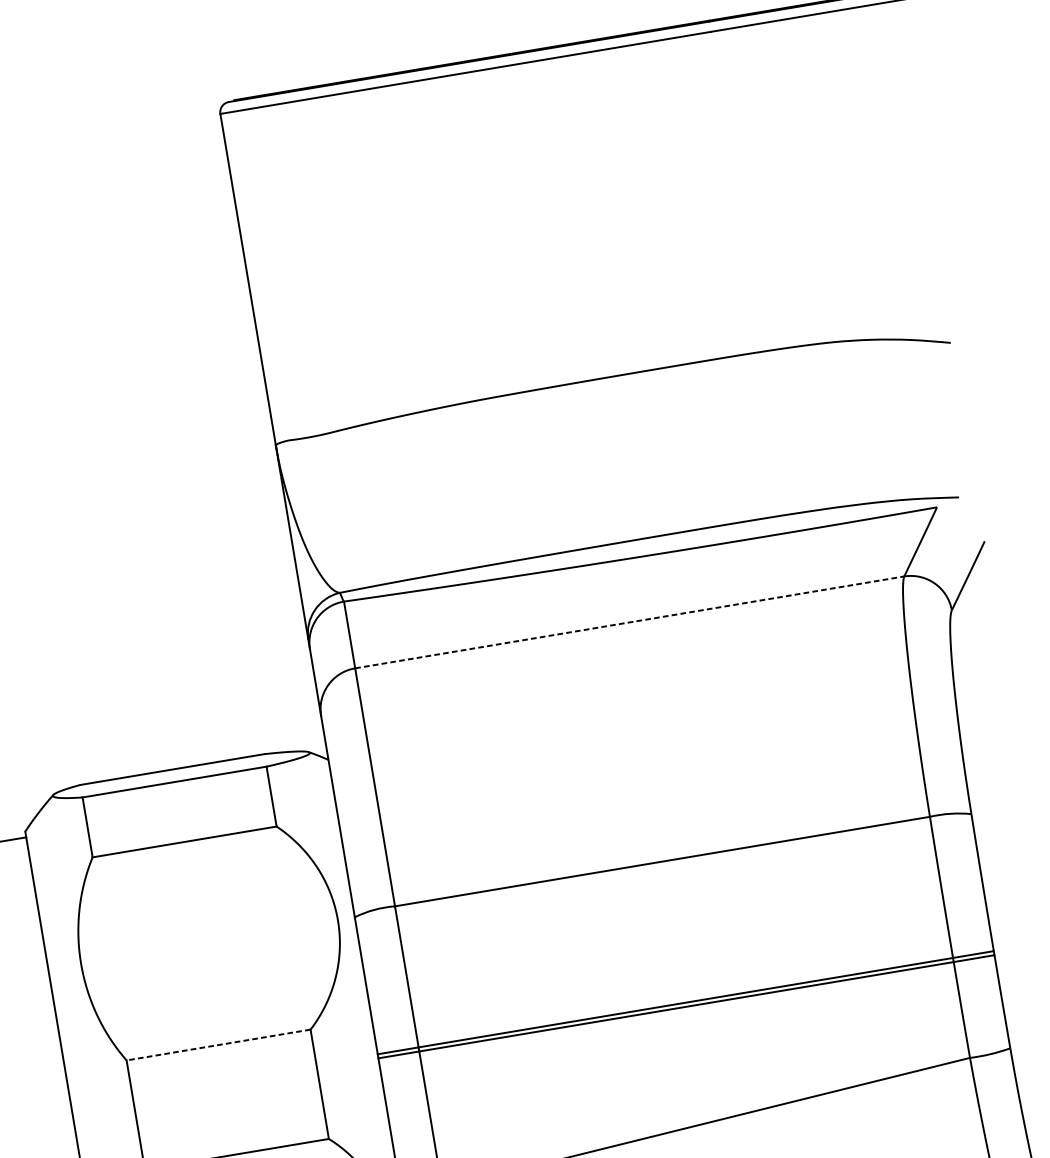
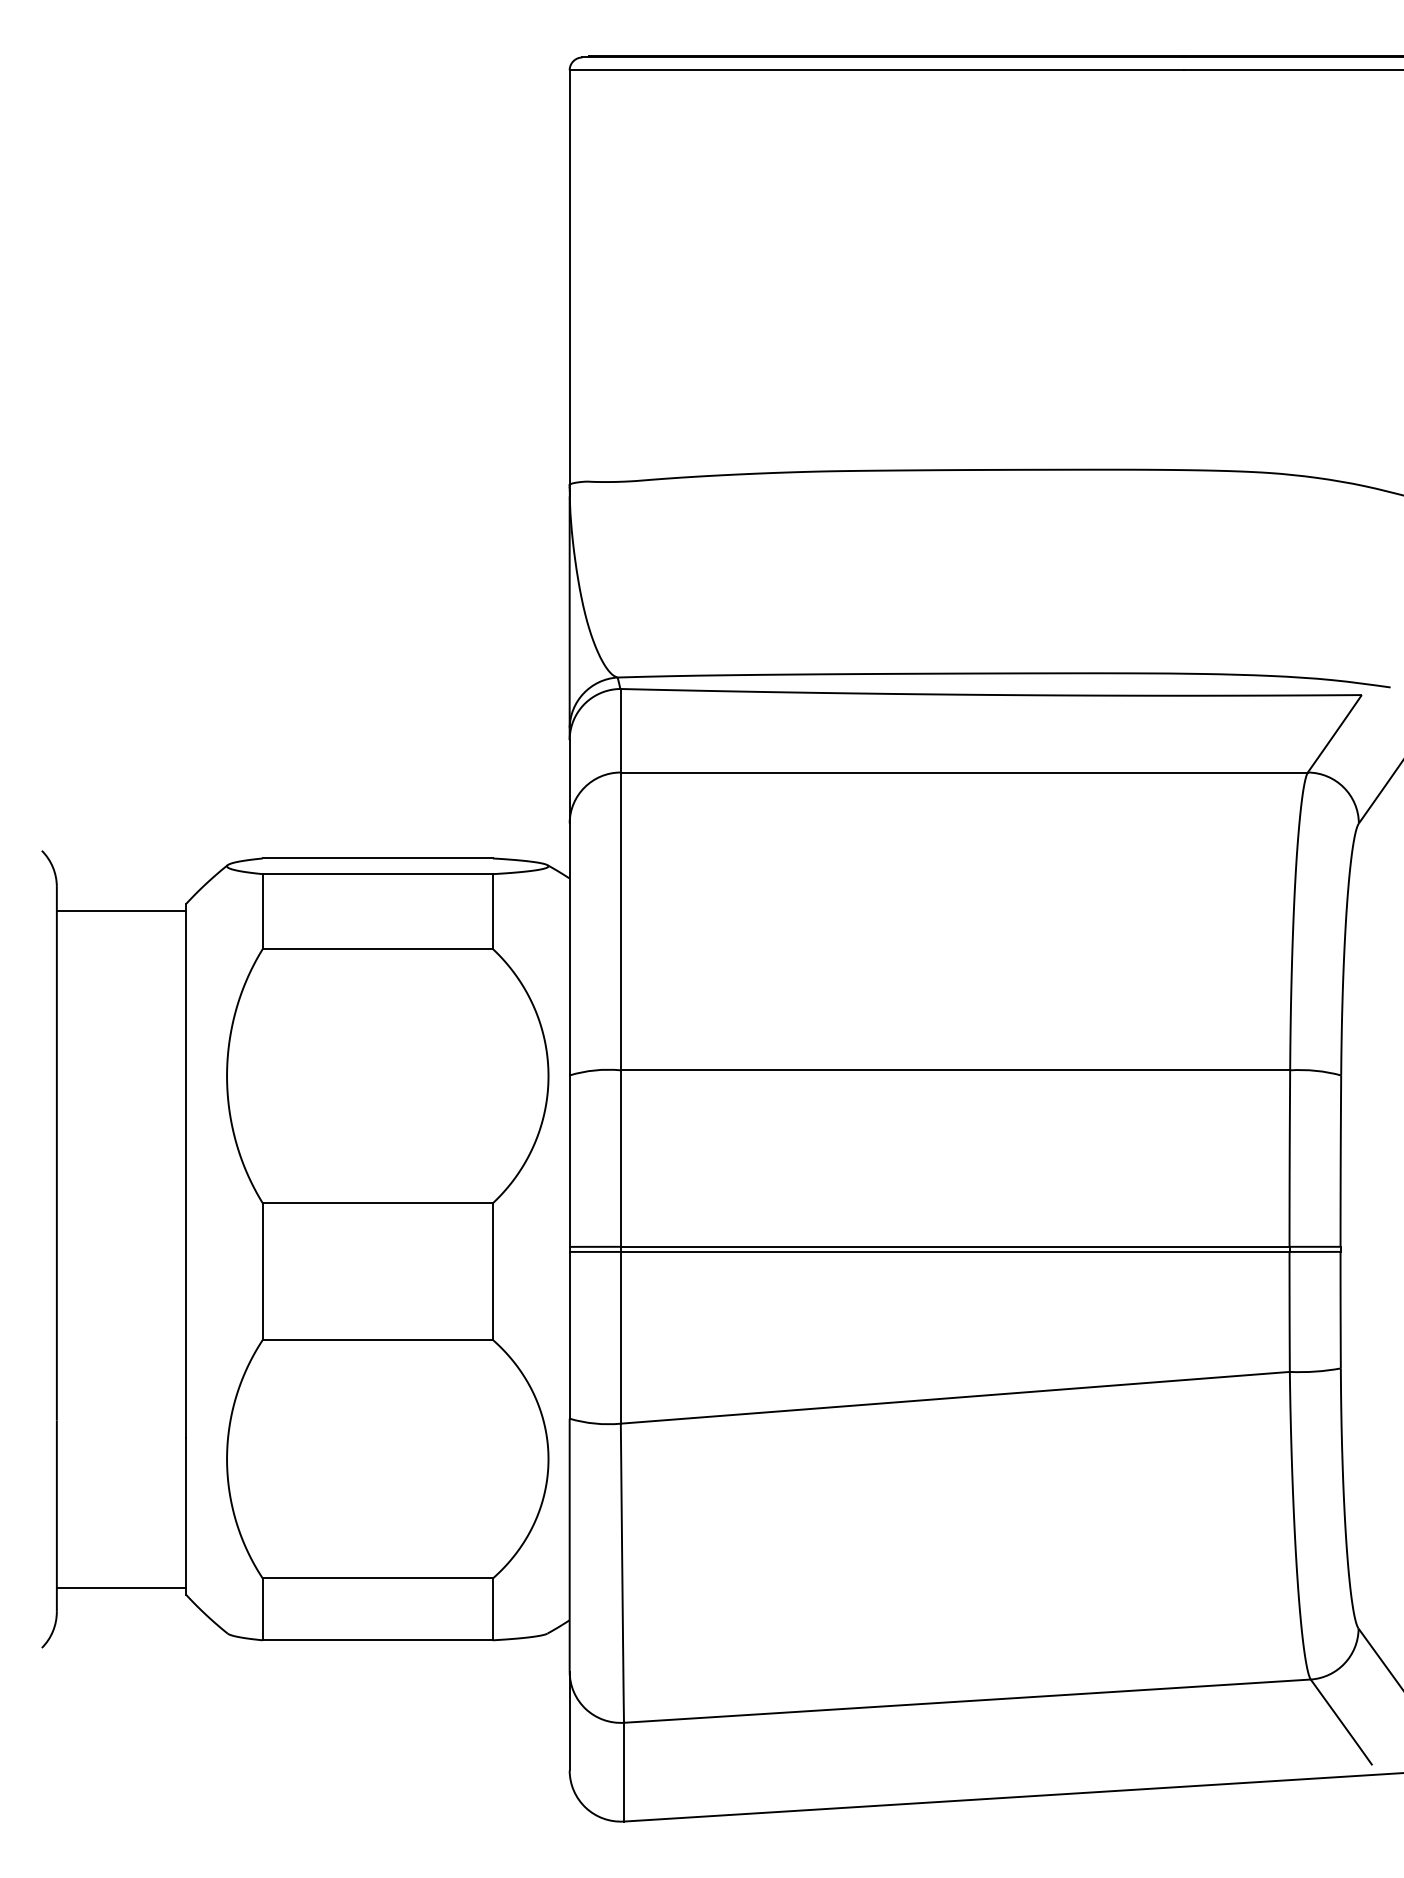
line: (629, 622) -> (964, 772), dashed -> solid
line: (218, 1045) -> (377, 1203), dashed -> solid

